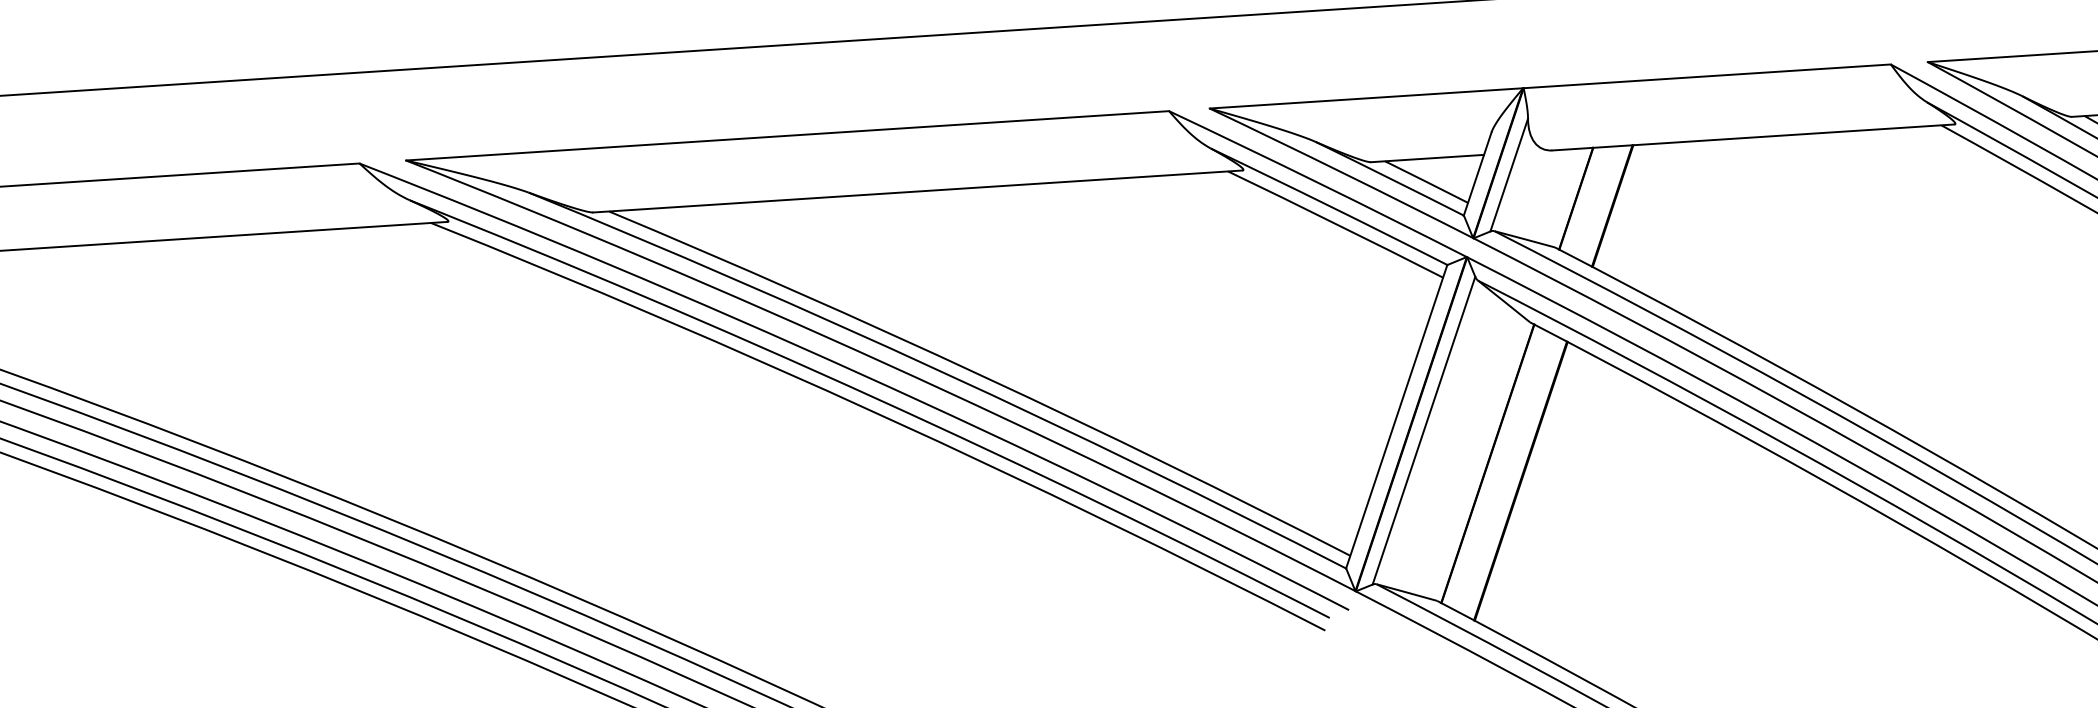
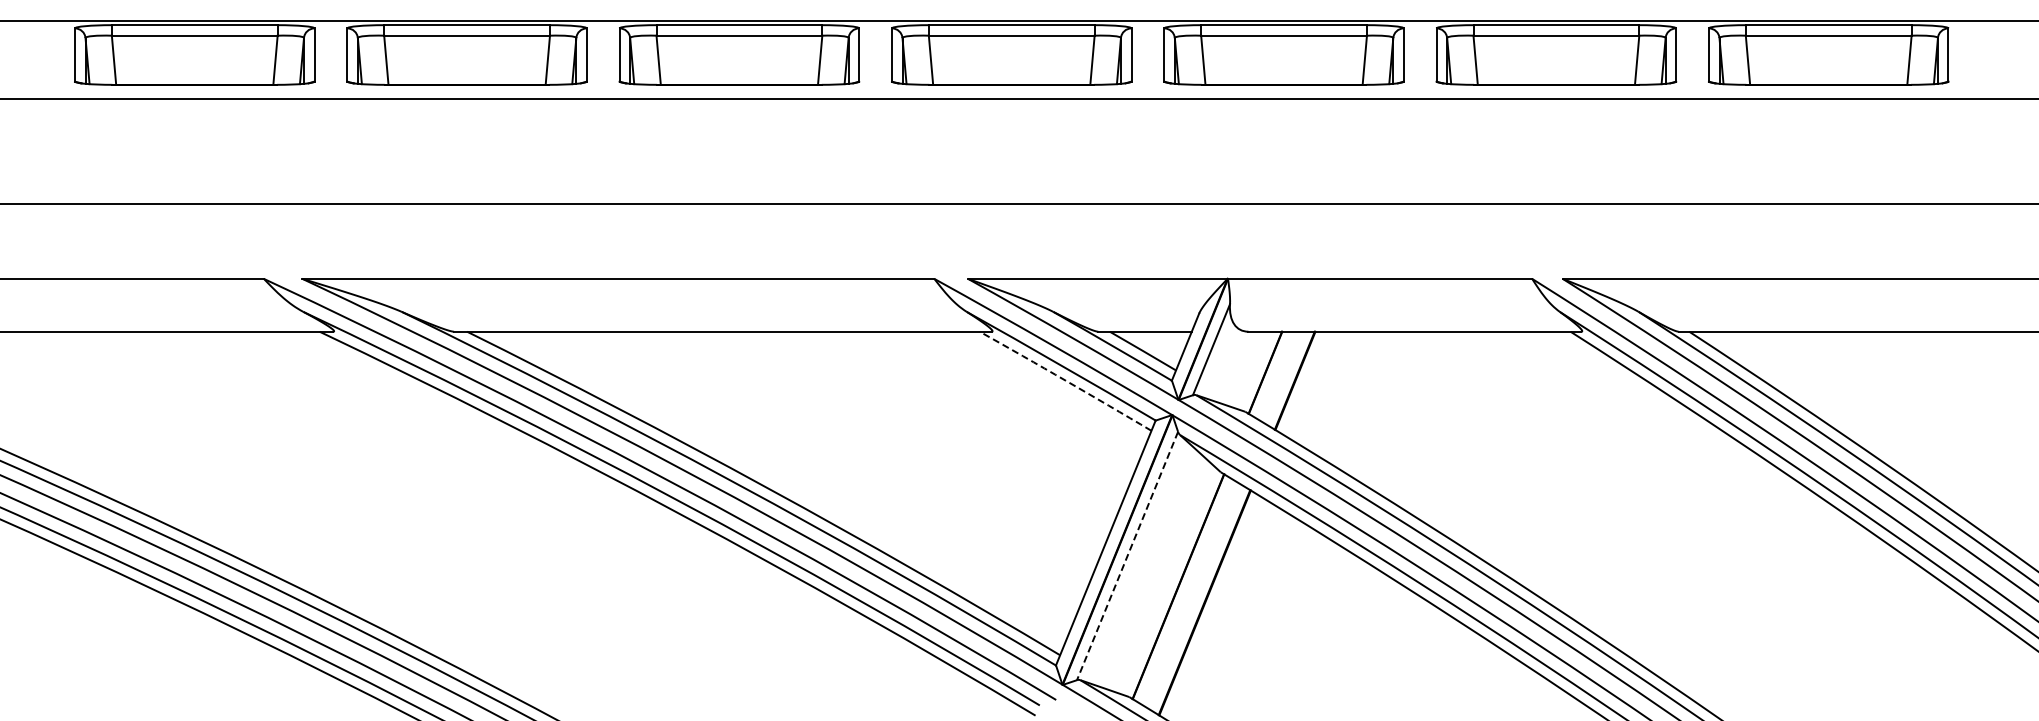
arc: (1335, 223) -> (1065, 380), solid -> dashed
line: (1423, 431) -> (1127, 556), solid -> dashed

